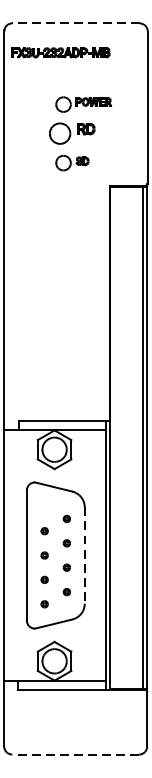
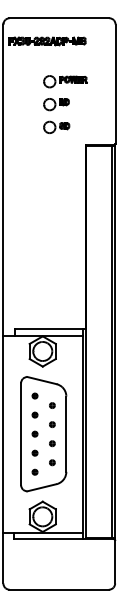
line: (76, 23) -> (59, 18), dashed -> solid
part: (72, 133) -> (56, 104), size x0.71
part: (44, 506) -> (34, 395), added
line: (84, 555) -> (66, 434), dashed -> solid
line: (76, 754) -> (59, 589), dashed -> solid

